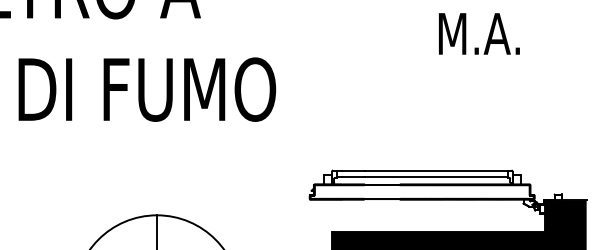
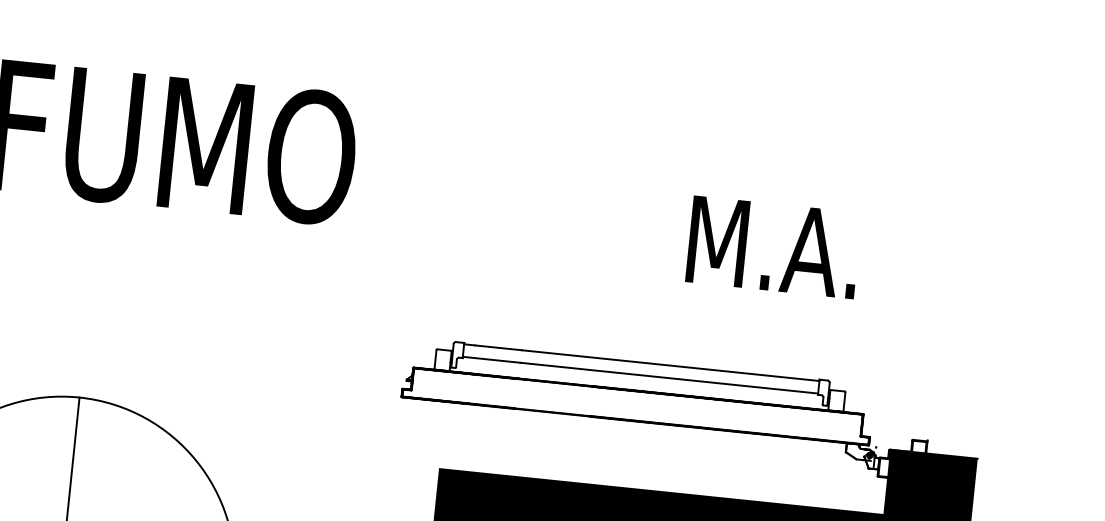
text: (479, 33) -> (774, 246), moved

